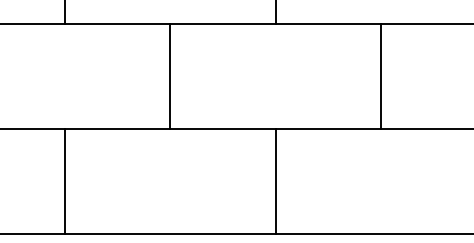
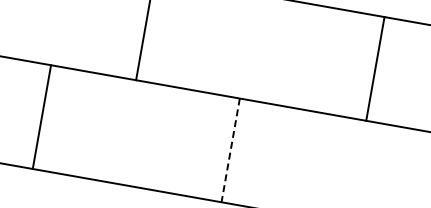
line: (380, 75) -> (375, 68), moved
line: (64, 181) -> (41, 116), moved
line: (275, 181) -> (230, 150), solid -> dashed

